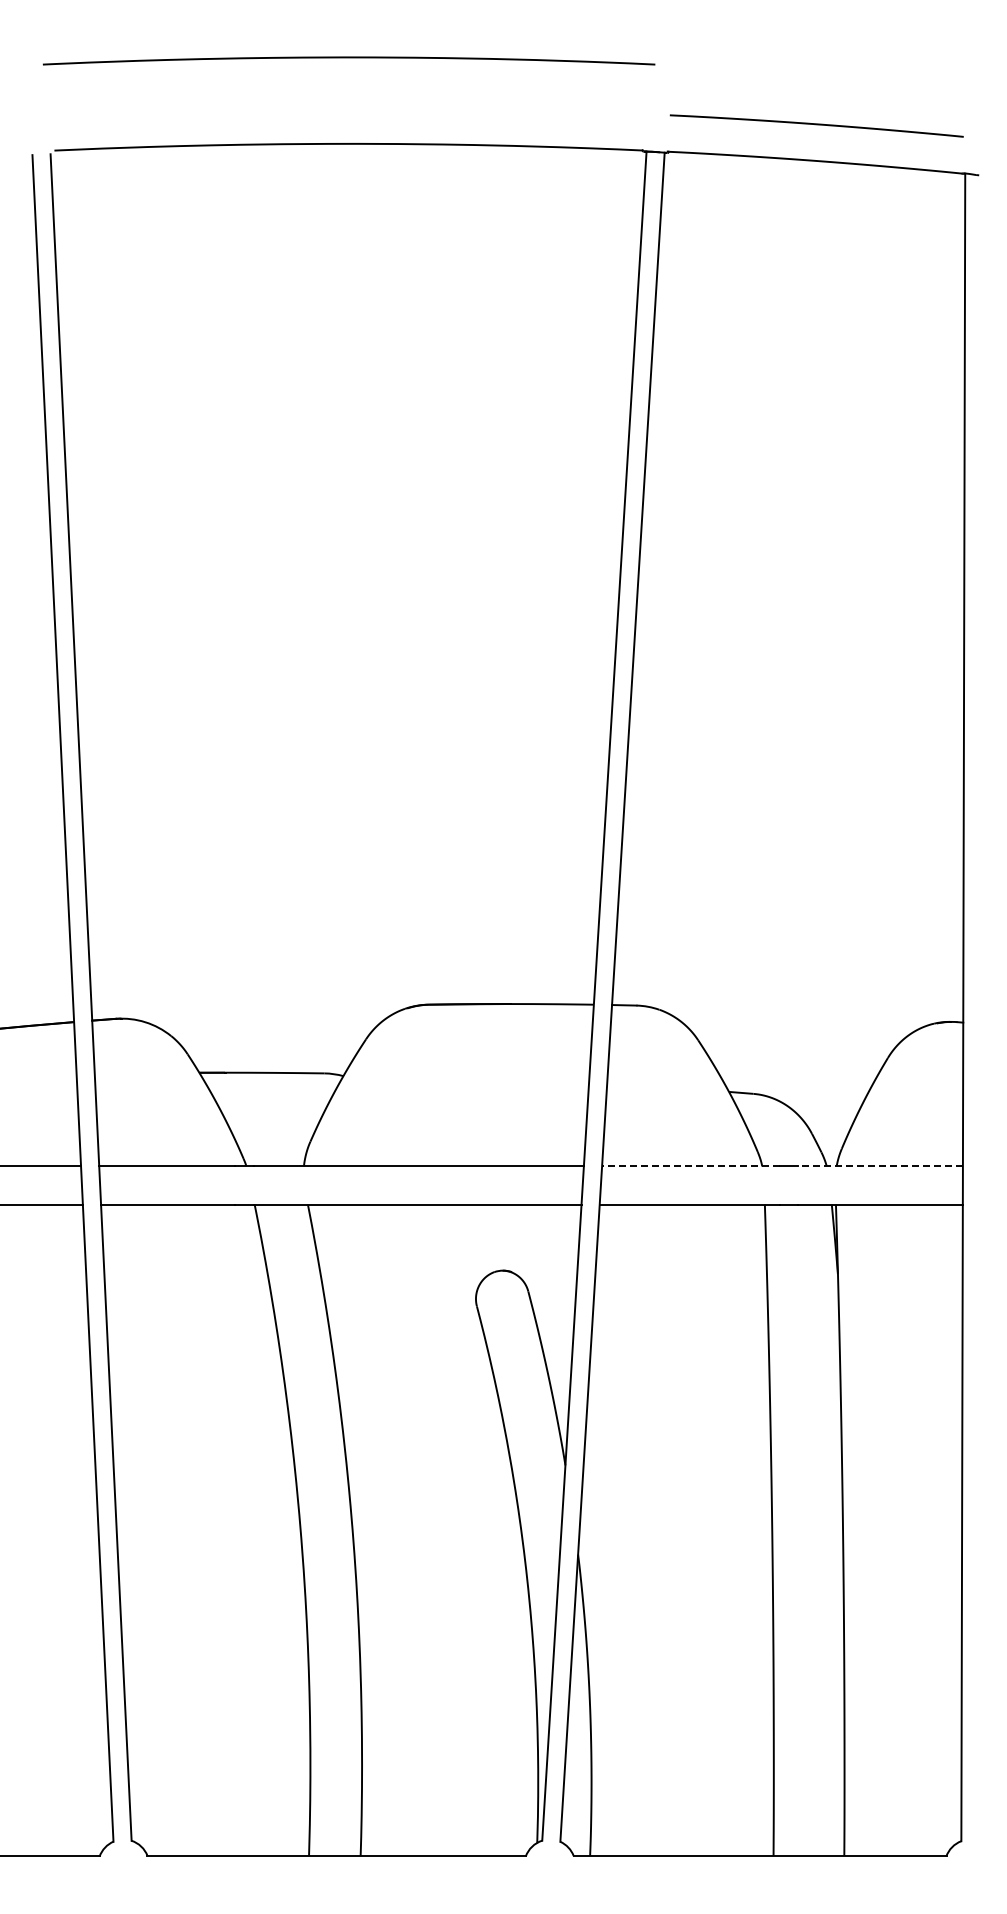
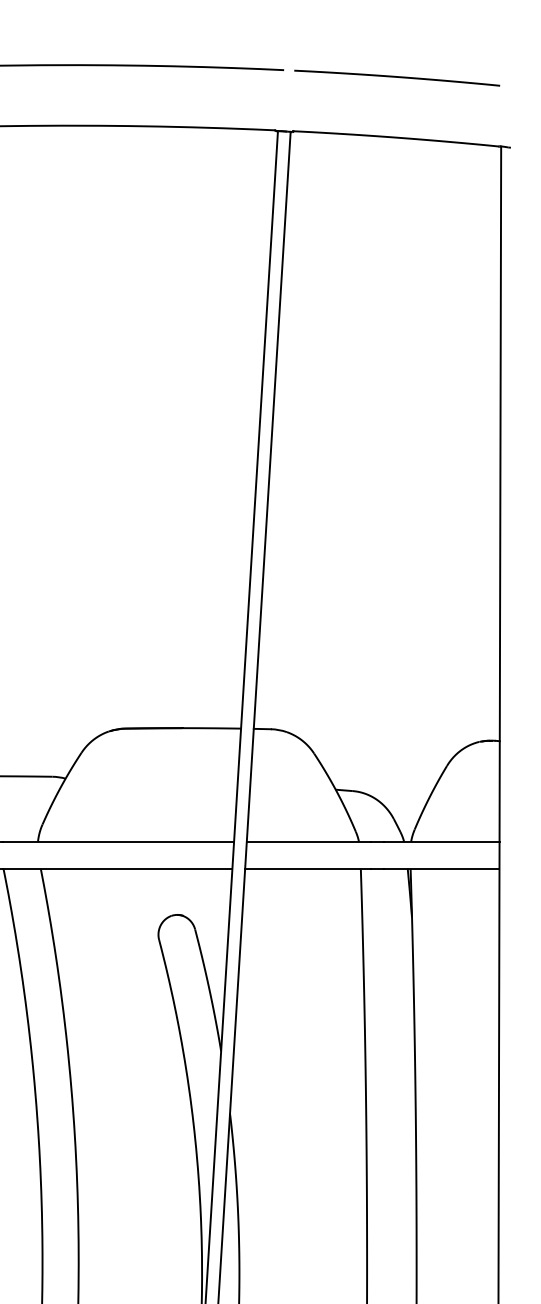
curve: (816, 125) -> (396, 77), moved
line: (690, 1166) -> (308, 841), dashed -> solid
line: (880, 1166) -> (441, 841), dashed -> solid

